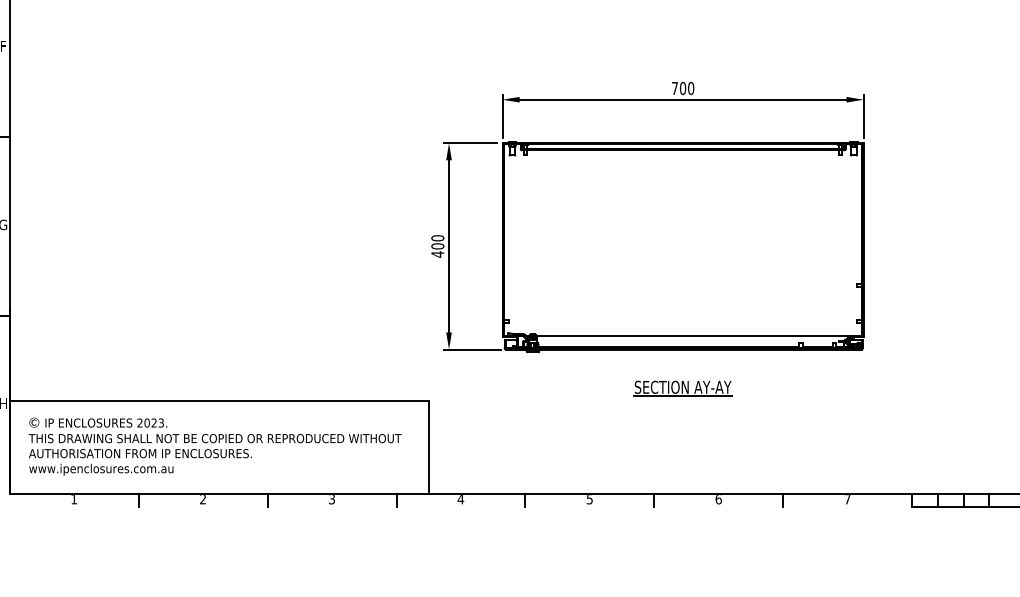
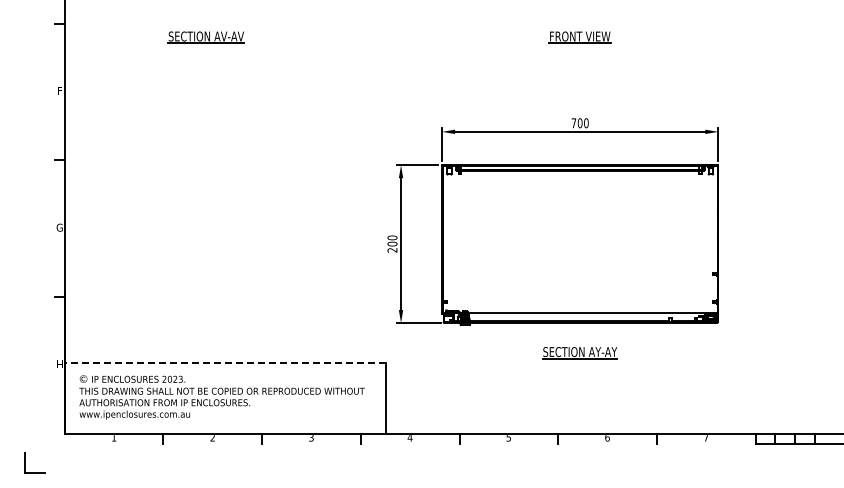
text: (437, 253) -> (392, 249), 400 -> 200
line: (218, 401) -> (224, 362), solid -> dashed

